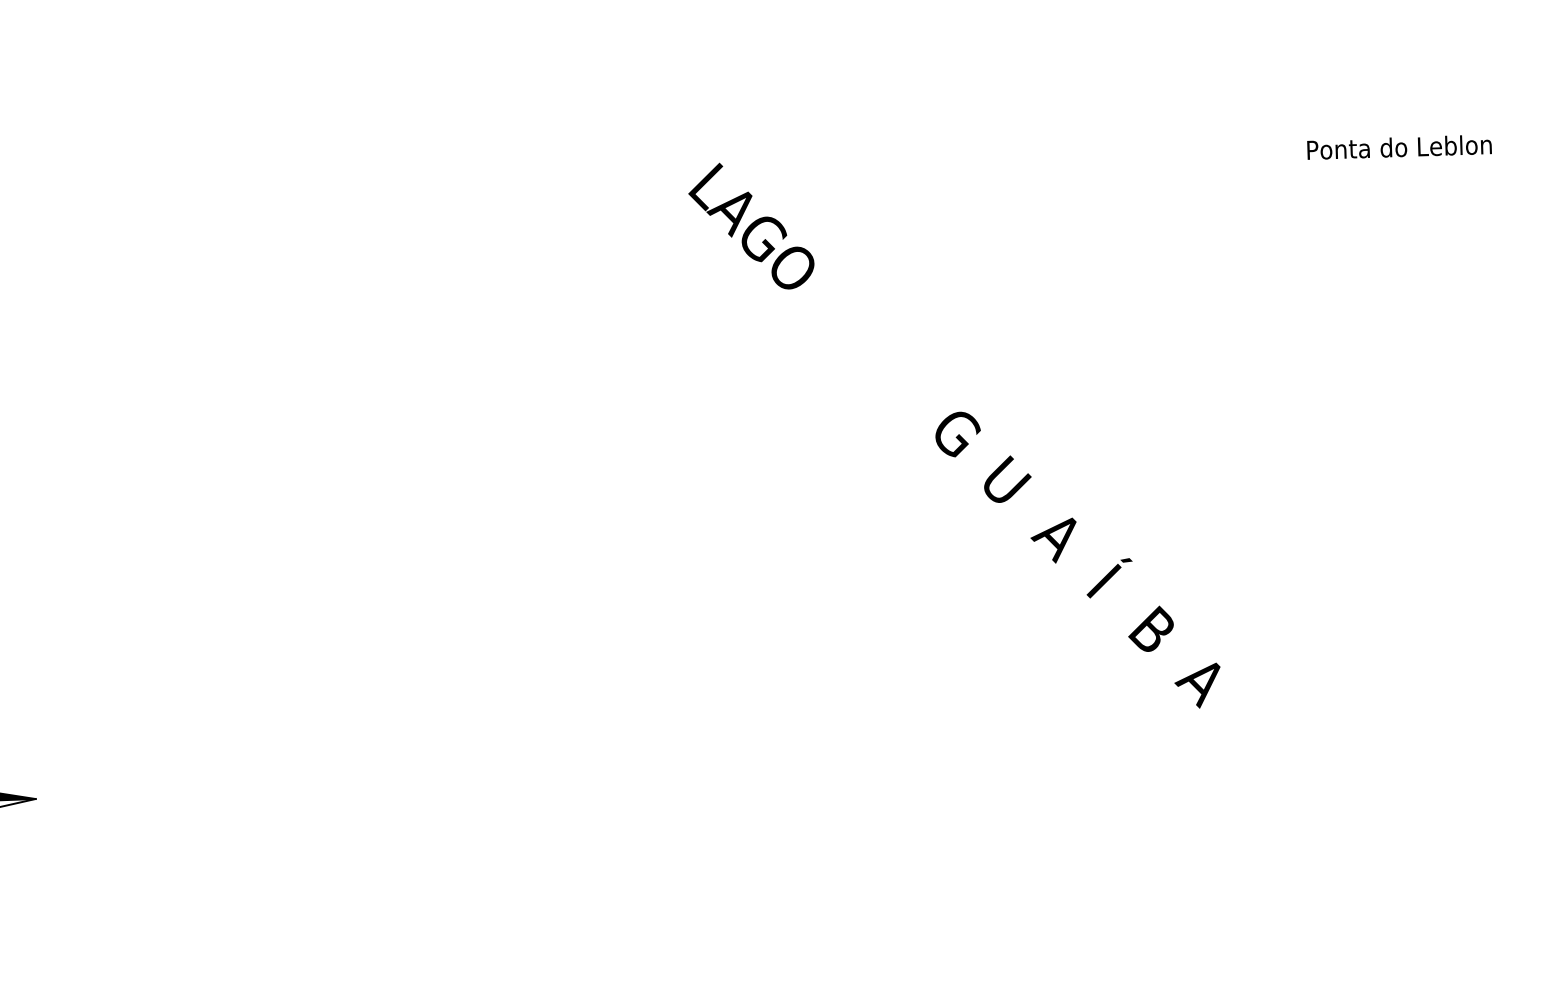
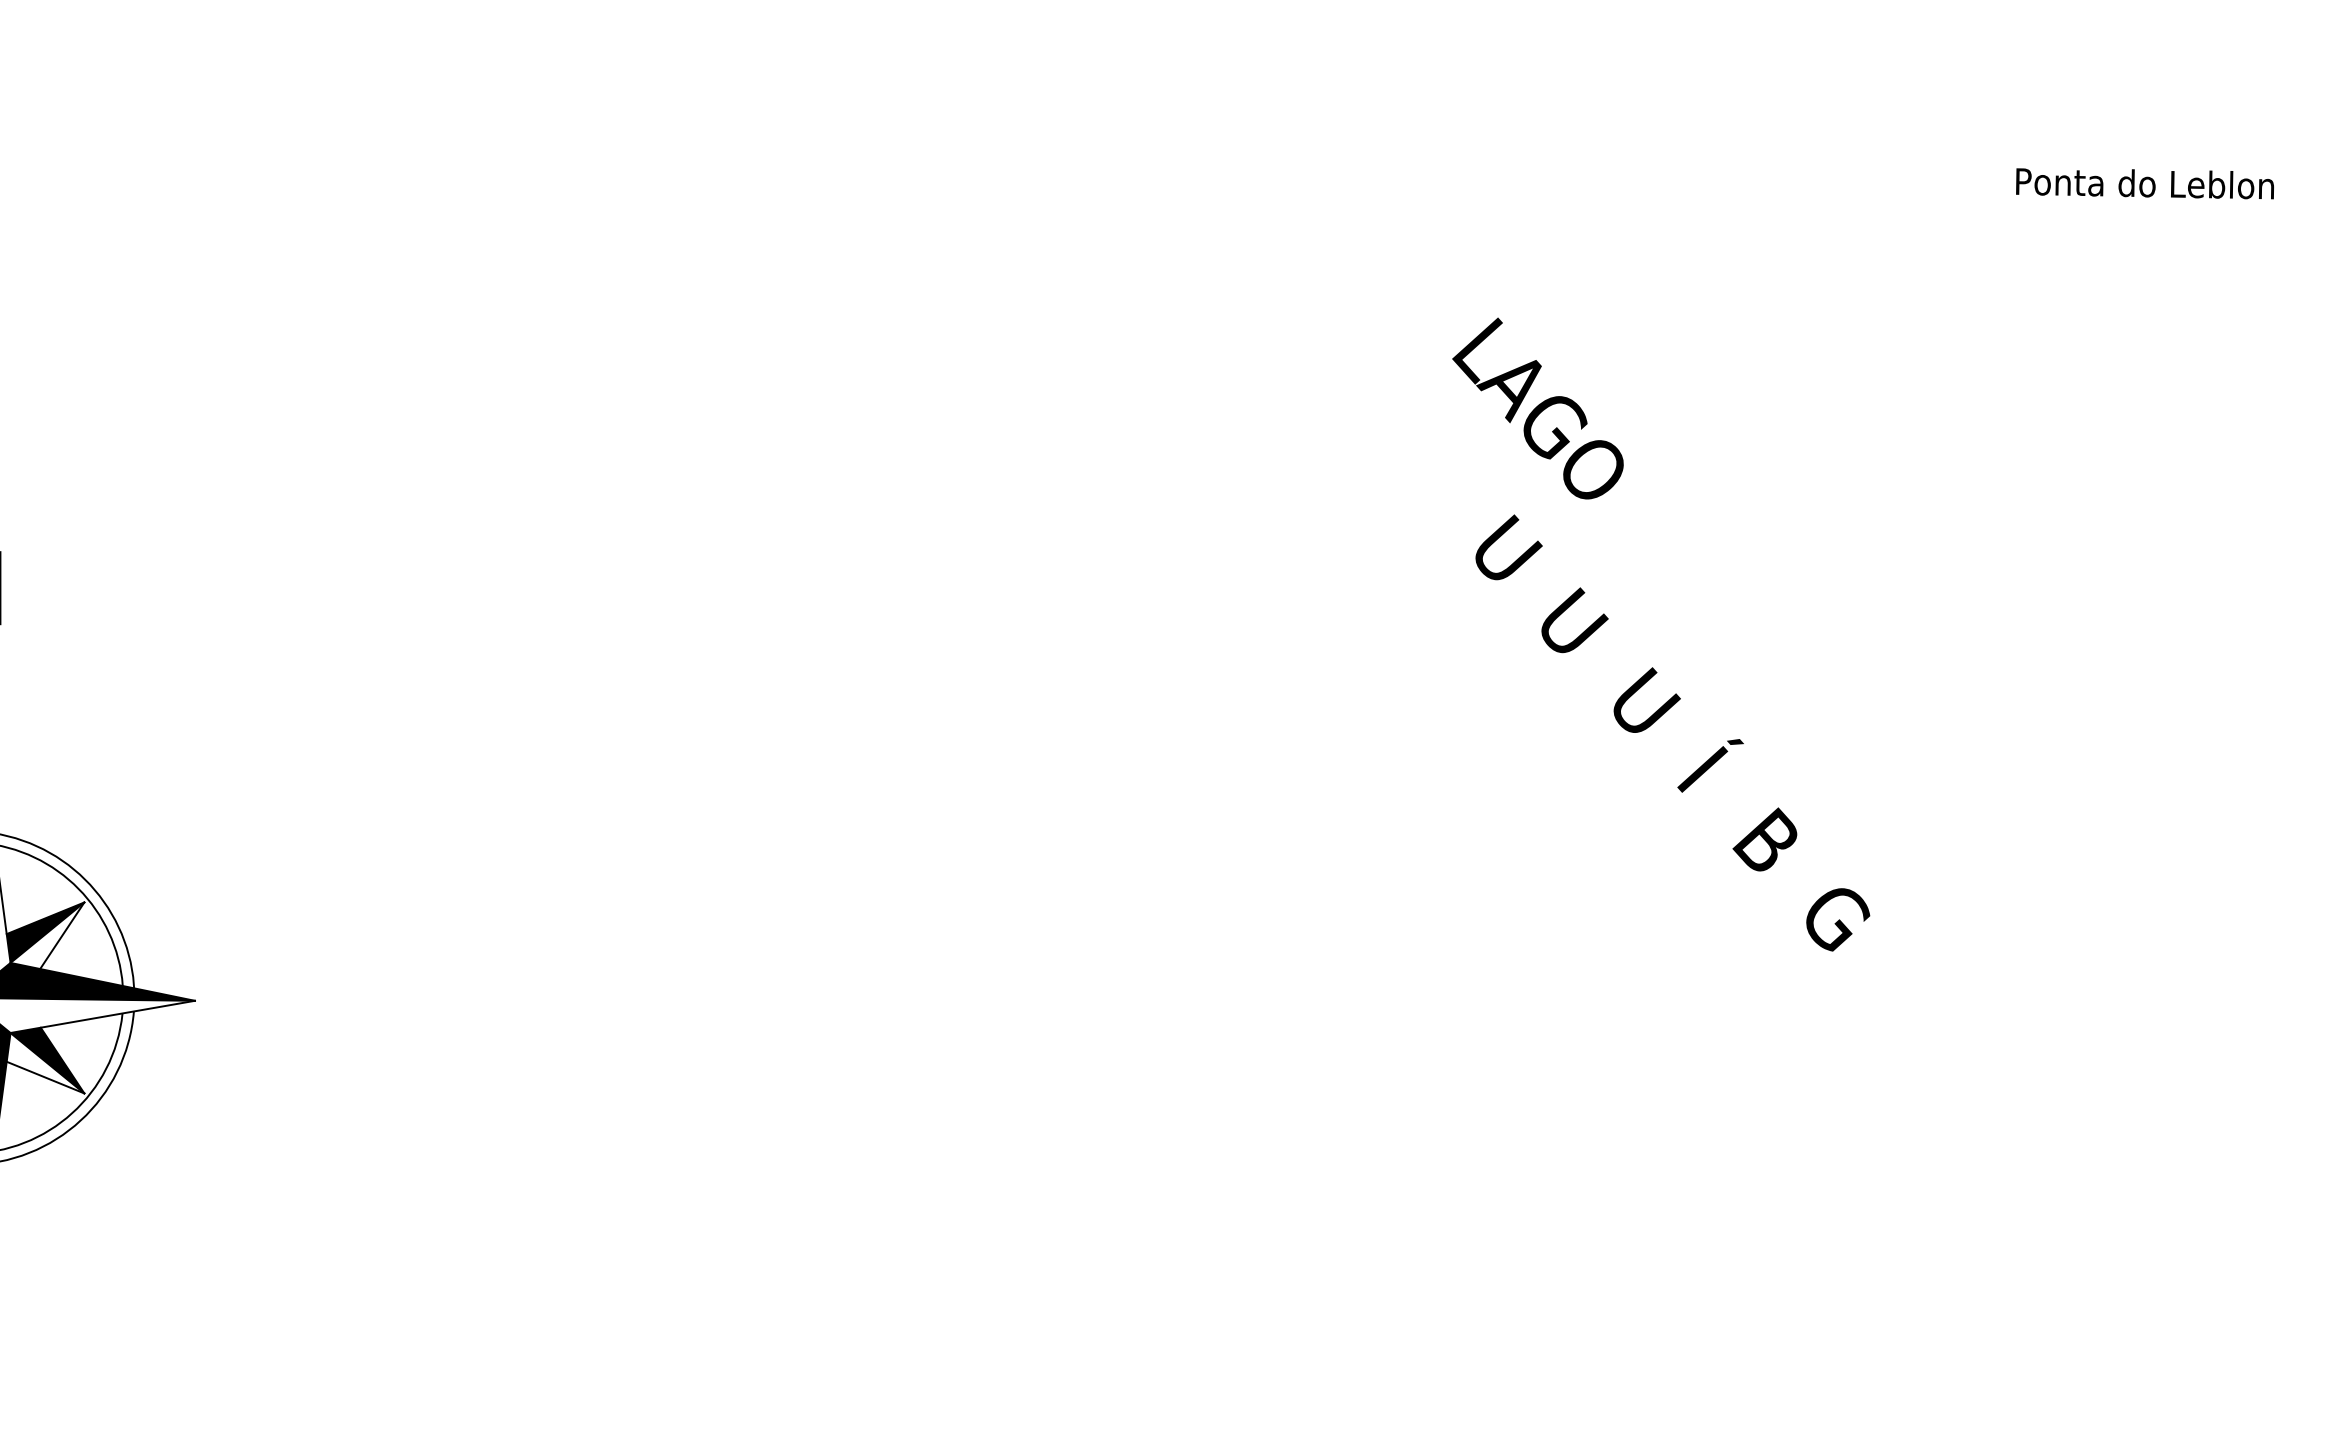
text: (750, 226) -> (1537, 408), moved
text: (957, 431) -> (1508, 550), G -> U
text: (1058, 536) -> (1641, 704), A -> U
text: (1201, 685) -> (1831, 921), A -> G

